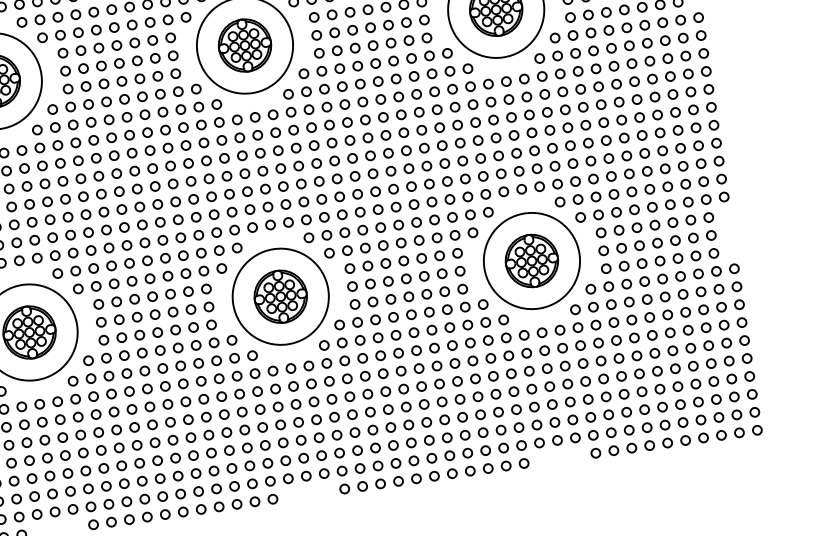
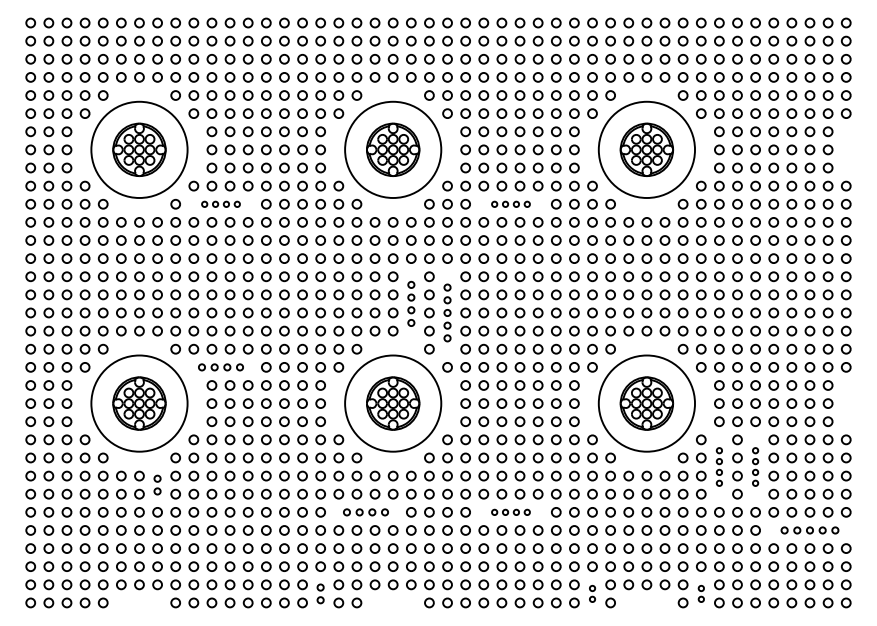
part: (368, 83) -> (510, 204), size x0.6
part: (81, 123) -> (220, 204), size x0.6
part: (284, 195) -> (411, 303), size x0.7
part: (321, 198) -> (447, 312), size x0.7
part: (104, 285) -> (220, 367), size x0.7
part: (648, 307) -> (755, 466), size x0.6
part: (612, 313) -> (719, 466), size x0.6
part: (710, 363) -> (809, 530), size x0.7
part: (412, 388) -> (510, 512), size x0.6
part: (268, 408) -> (365, 512), size x0.7
part: (58, 410) -> (157, 484), size x0.7
part: (612, 441) -> (701, 593), size x0.6
part: (504, 456) -> (592, 593), size x0.6
part: (235, 495) -> (320, 593), size x0.7

